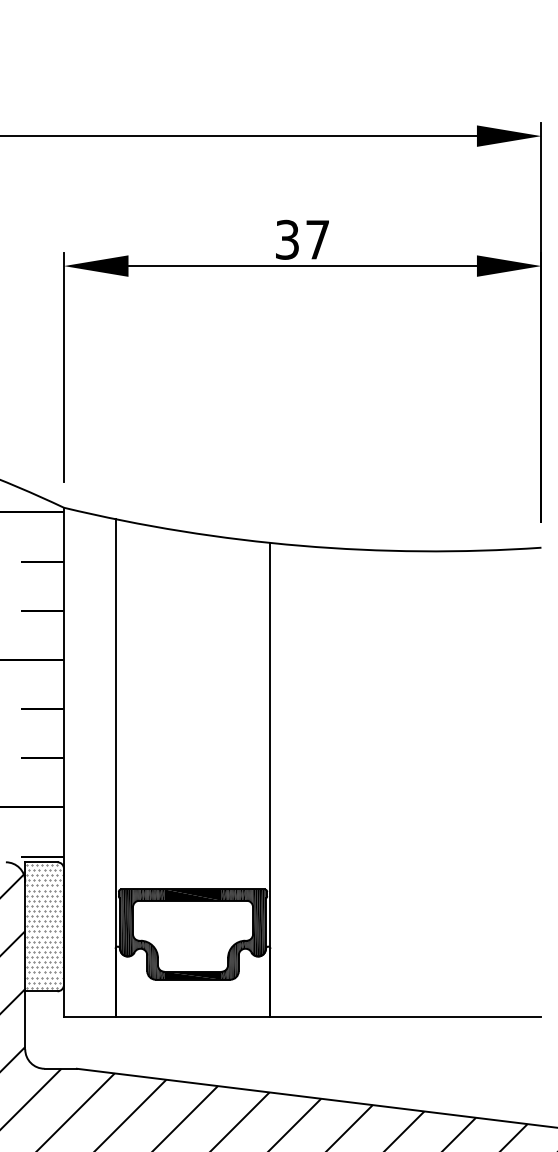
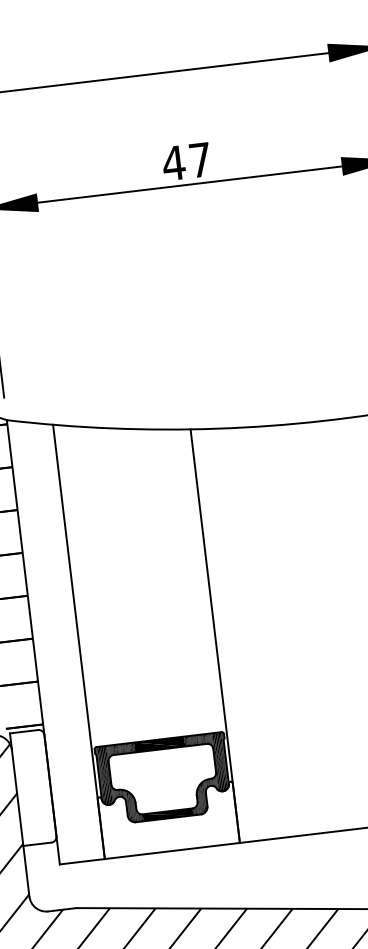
text: (286, 239) -> (173, 163), 37 -> 47
hatch: (44, 925) -> (33, 786), removed

